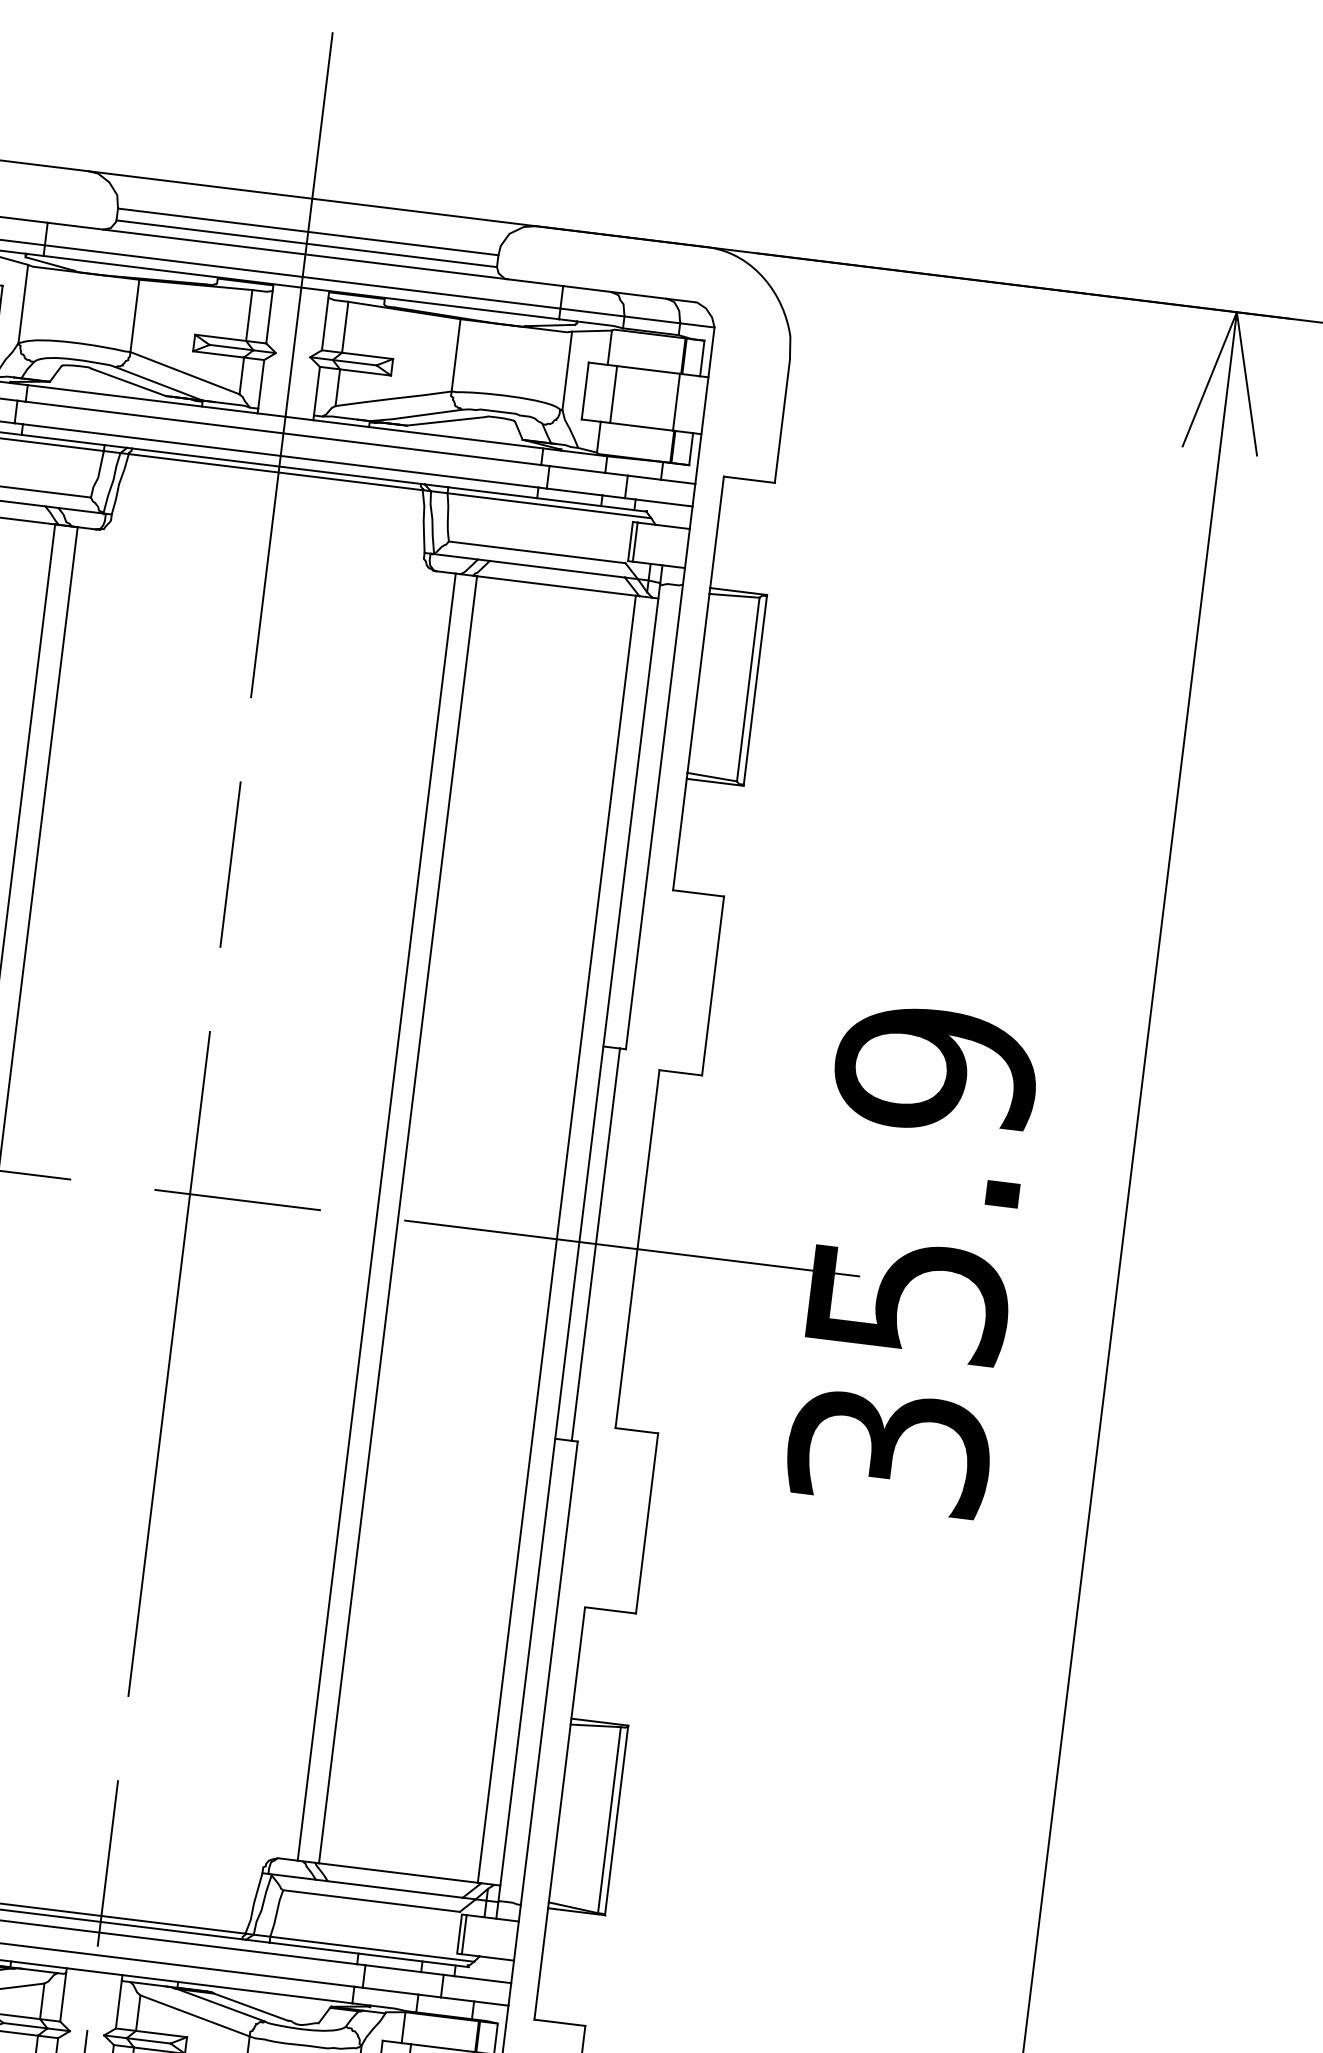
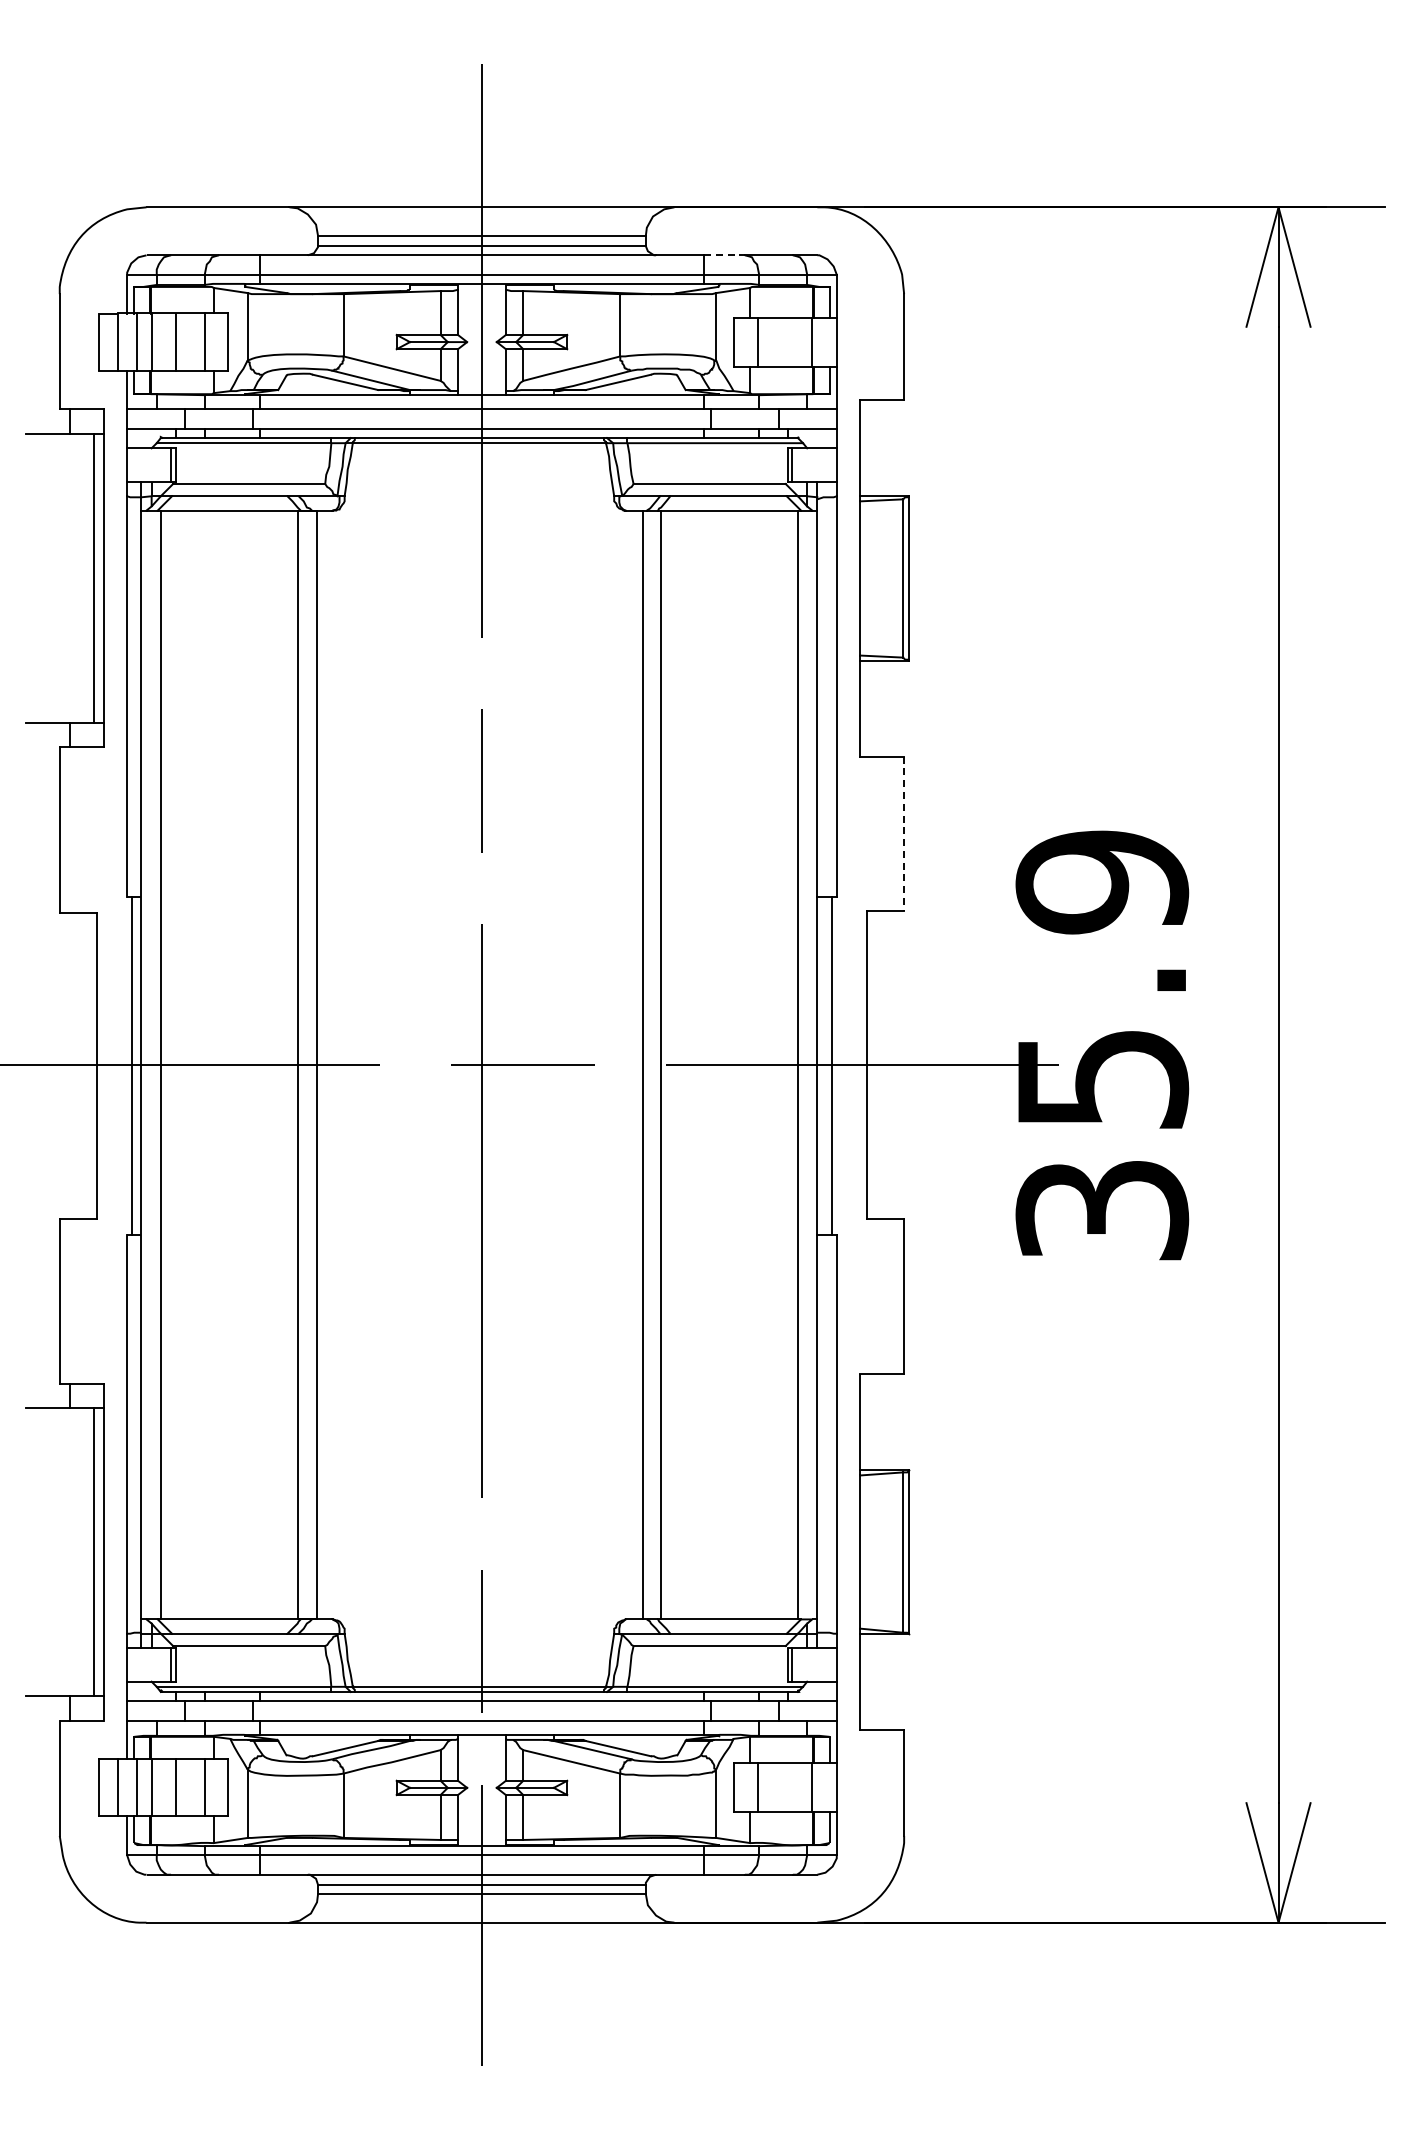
line: (586, 289) -> (724, 255), solid -> dashed
line: (713, 986) -> (904, 834), solid -> dashed

